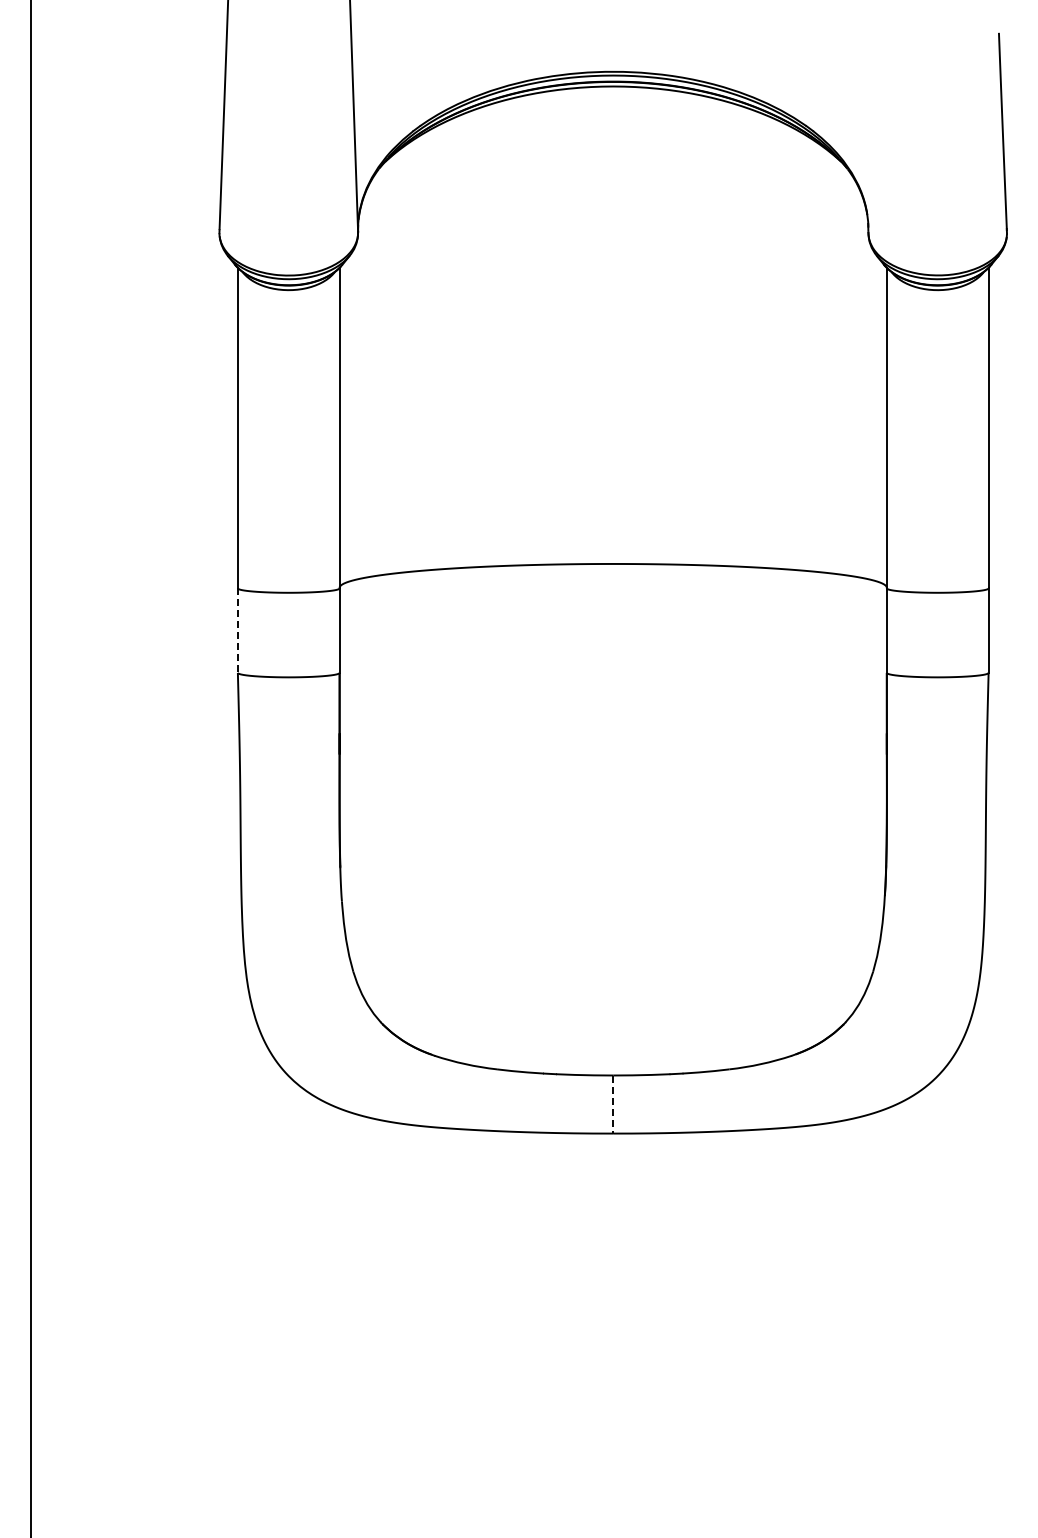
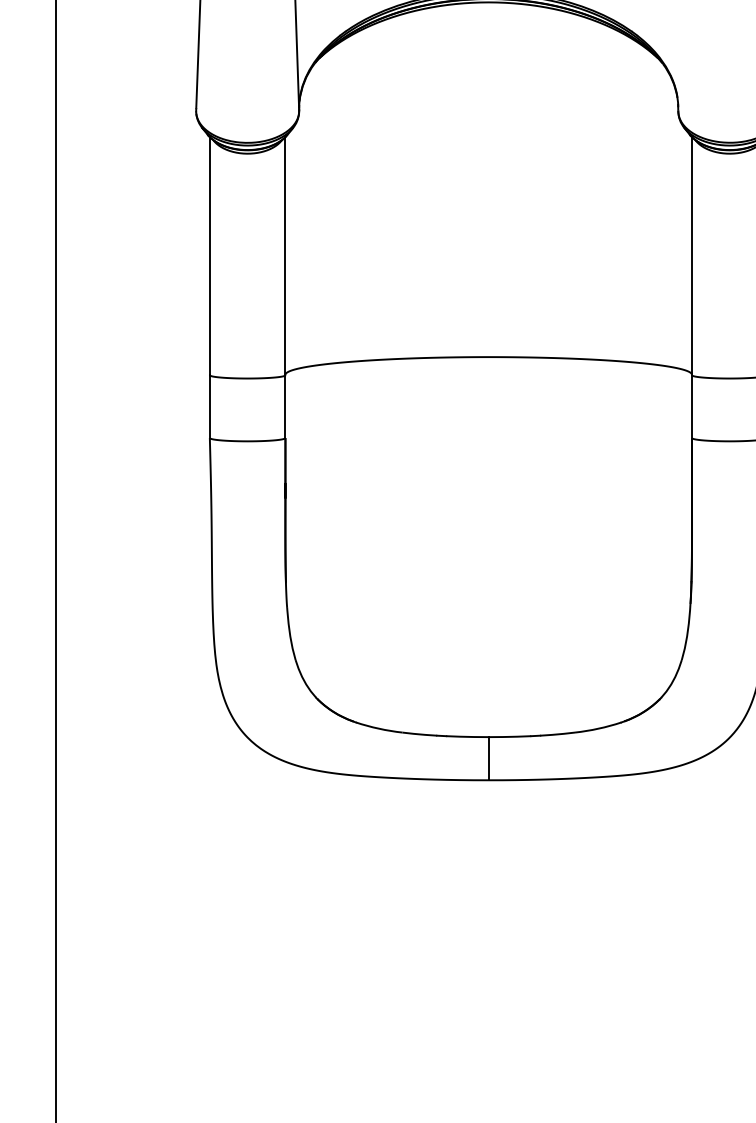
line: (237, 631) -> (209, 407), dashed -> solid
line: (613, 1105) -> (488, 759), dashed -> solid

